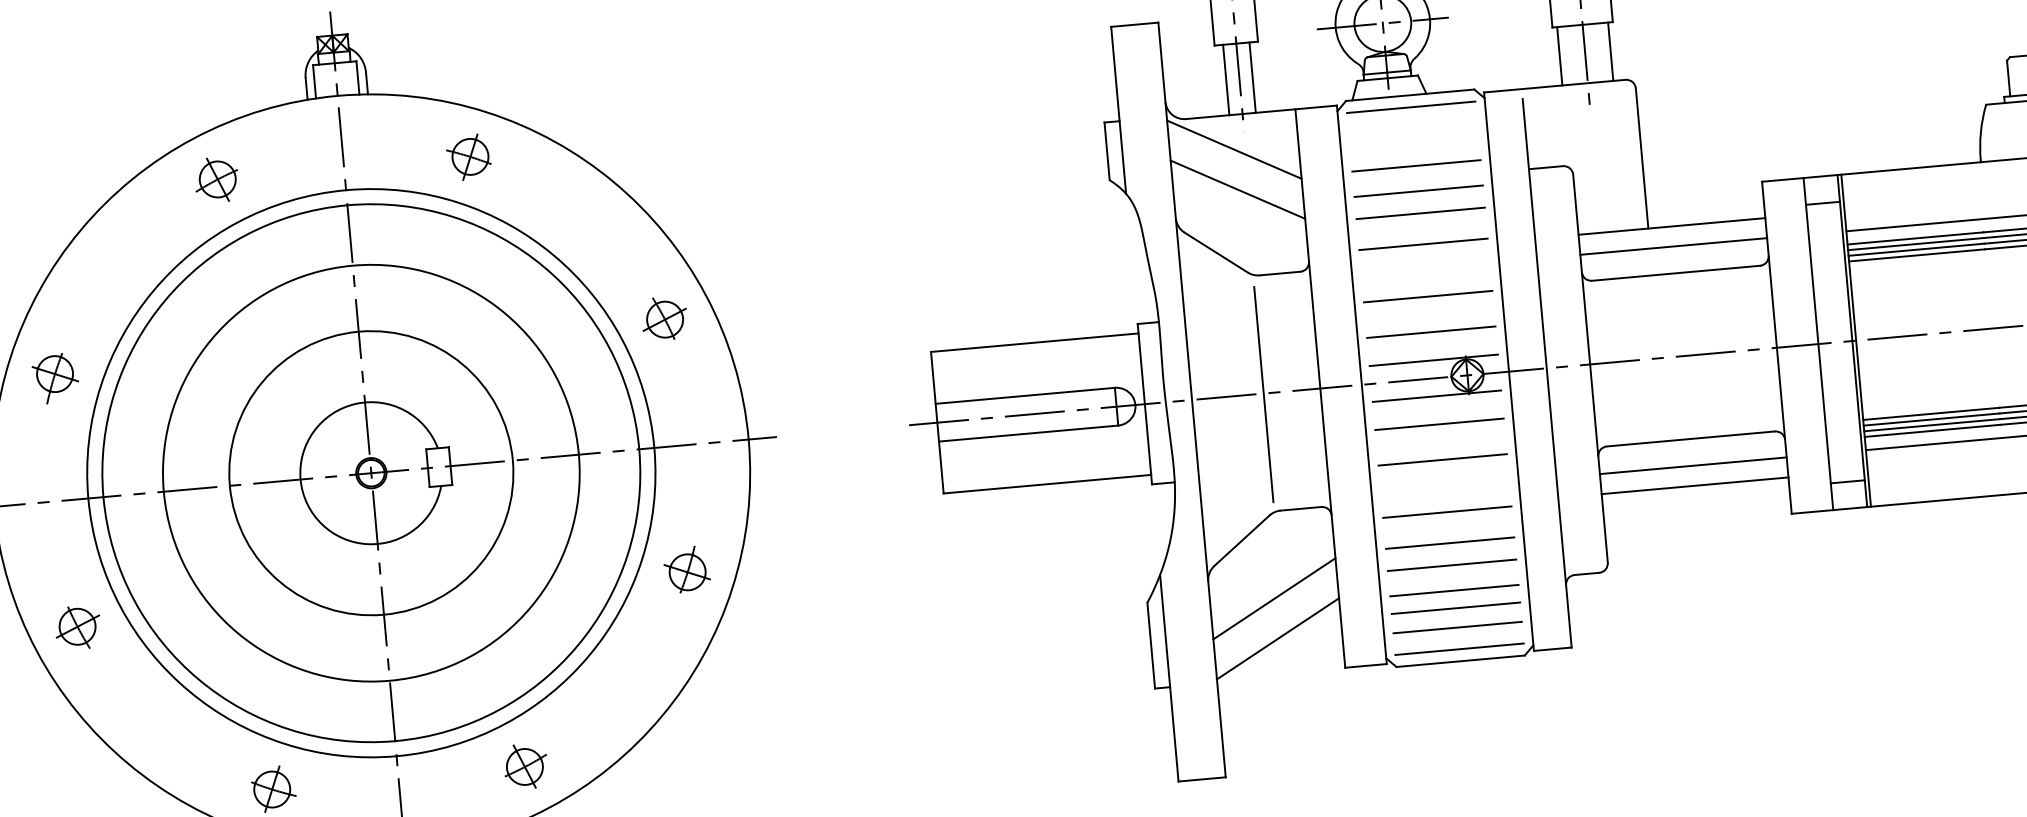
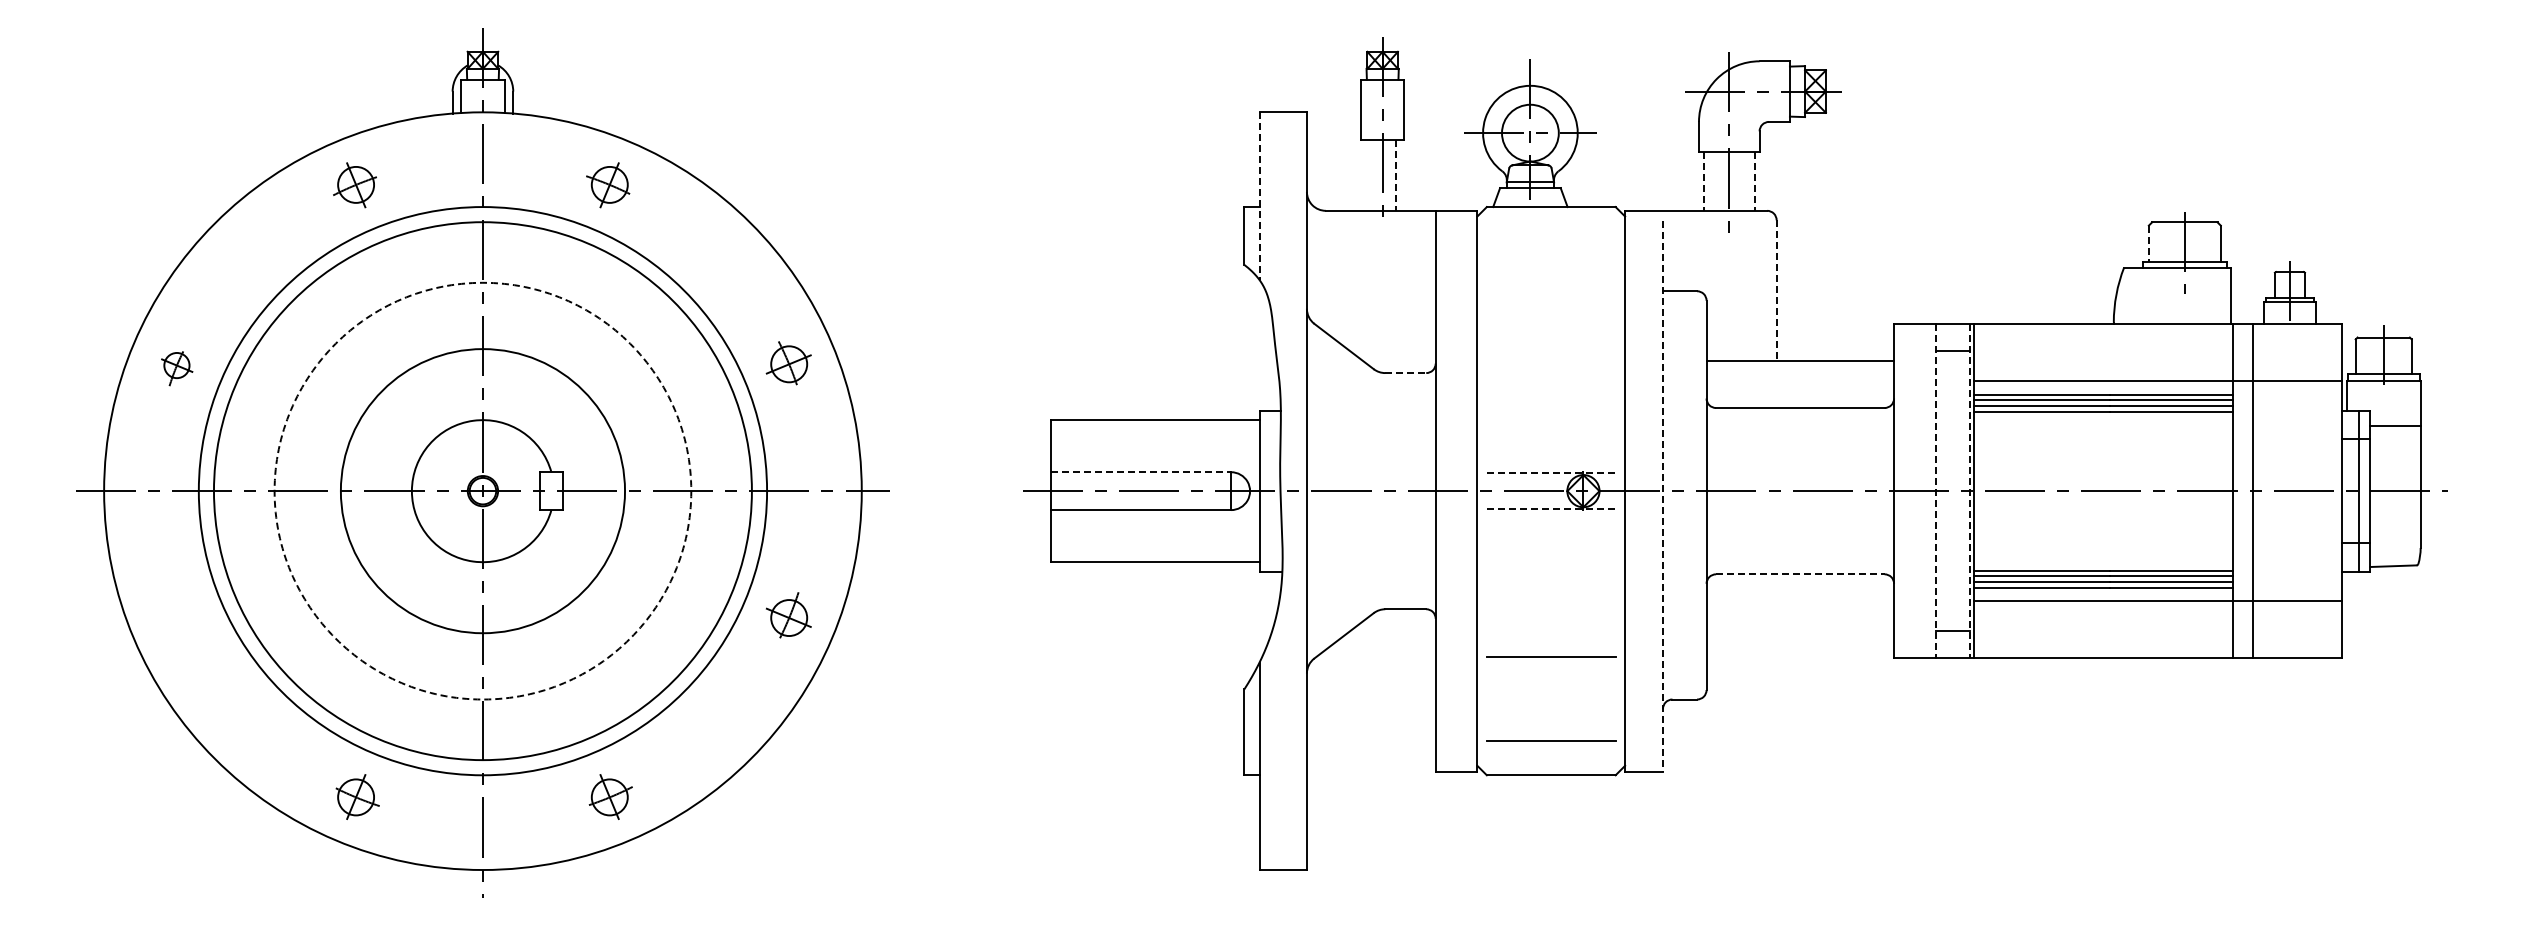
line: (1610, 52) -> (1754, 182), solid -> dashed
line: (1559, 57) -> (1703, 182), solid -> dashed
line: (1252, 78) -> (1395, 176), solid -> dashed
line: (2008, 78) -> (2148, 243), solid -> dashed
line: (1226, 80) -> (1369, 175), removed
line: (1410, 107) -> (1550, 219), removed
line: (1118, 110) -> (1259, 196), solid -> dashed
line: (1233, 149) -> (1370, 245), removed
line: (1642, 159) -> (1776, 291), solid -> dashed
line: (1415, 165) -> (1550, 277), removed
line: (1237, 189) -> (1370, 285), removed
line: (1417, 191) -> (1550, 303), removed
line: (1419, 213) -> (1550, 325), removed
line: (1422, 244) -> (1550, 356), removed
line: (1673, 246) -> (1800, 381), removed
line: (1280, 273) -> (1406, 373), solid -> dashed
line: (1427, 296) -> (1550, 409), removed
line: (1431, 331) -> (1551, 444), removed
line: (1852, 341) -> (1969, 491), solid -> dashed
line: (1818, 344) -> (1935, 491), solid -> dashed
line: (1434, 360) -> (1551, 473), solid -> dashed
line: (1547, 373) -> (1663, 496), solid -> dashed
part: (56, 378) -> (177, 368), size x0.7
line: (1263, 394) -> (1378, 492), removed
line: (1025, 396) -> (1141, 472), solid -> dashed
line: (1437, 396) -> (1551, 509), solid -> dashed
line: (1438, 424) -> (1550, 537), removed
line: (1691, 439) -> (1800, 574), solid -> dashed
line: (1441, 460) -> (1550, 573), removed
line: (1693, 466) -> (1800, 601), removed
circle: (370, 472) -> (482, 490), solid -> dashed
line: (1695, 485) -> (1800, 621), removed
line: (1446, 512) -> (1550, 625), removed
line: (1452, 564) -> (1551, 678), removed
line: (1453, 590) -> (1550, 704), removed
line: (1273, 598) -> (1370, 696), removed
line: (1455, 608) -> (1550, 722), removed
part: (77, 628) -> (176, 619), removed
line: (1277, 638) -> (1370, 736), removed
line: (1458, 649) -> (1550, 763), removed

